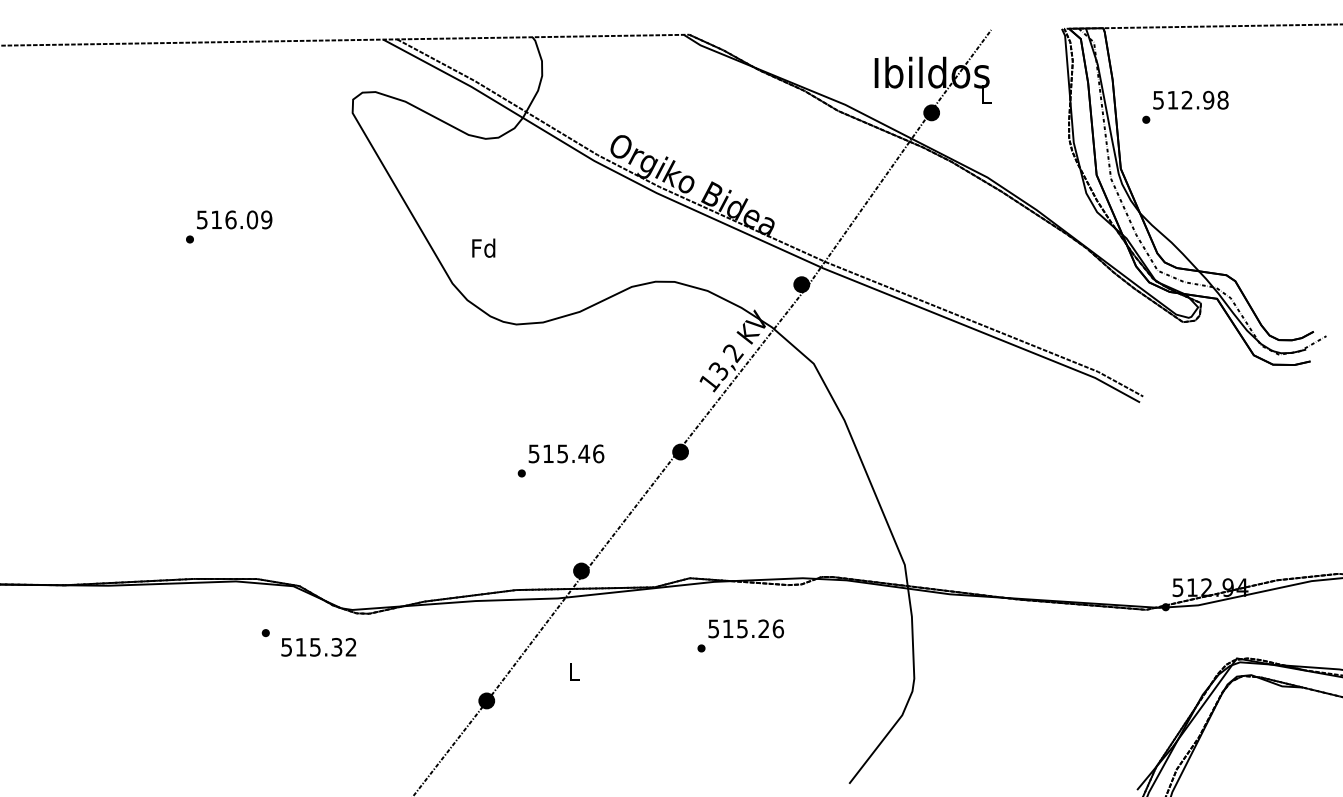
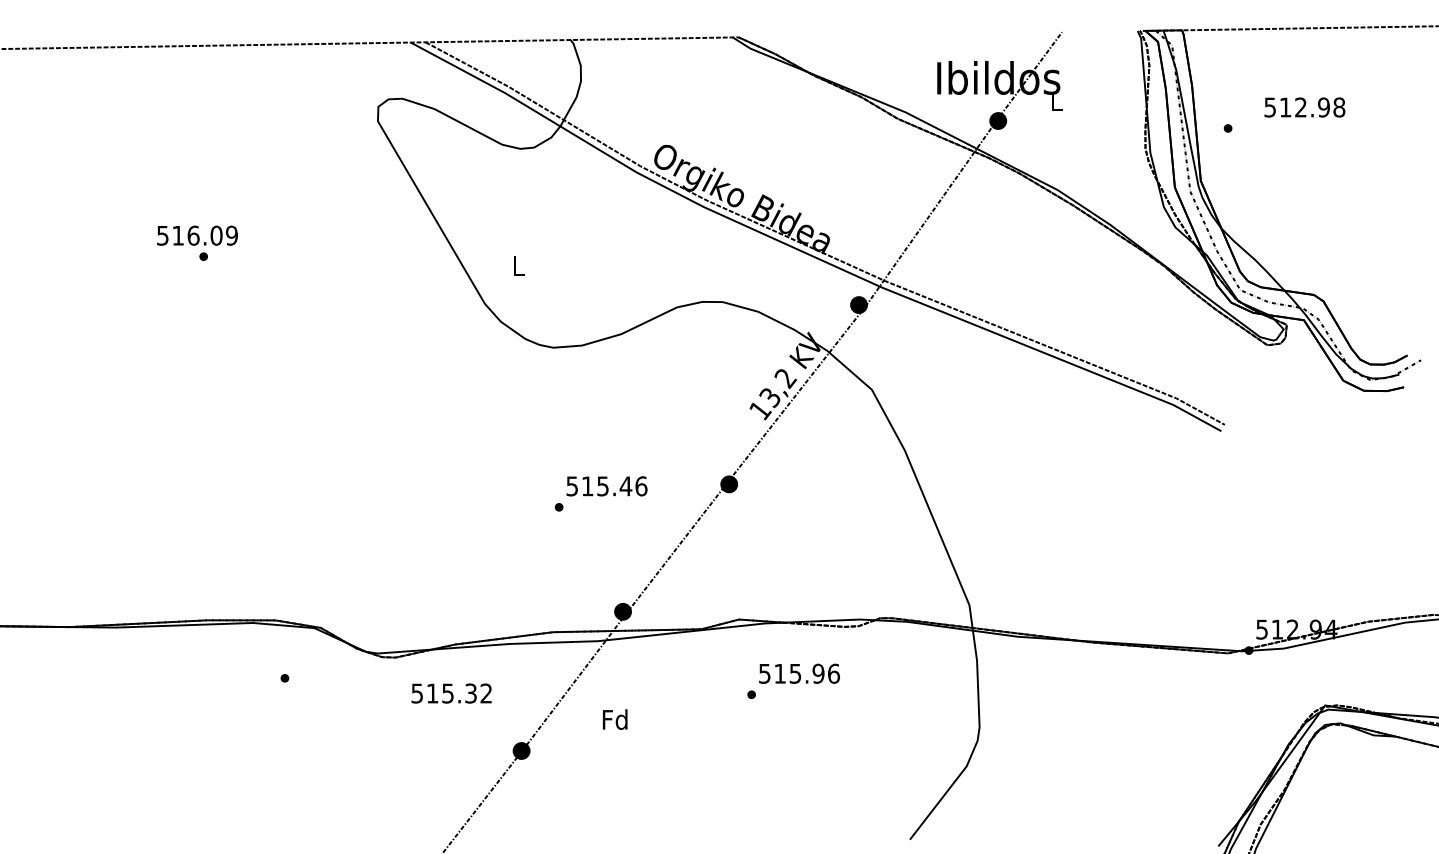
text: (1190, 100) -> (1304, 107), moved
text: (234, 219) -> (197, 235), moved
text: (483, 247) -> (518, 265), Fd -> L
text: (763, 628) -> (818, 673), 515.26 -> 515.96
text: (318, 647) -> (451, 693), moved
text: (573, 671) -> (614, 719), L -> Fd

